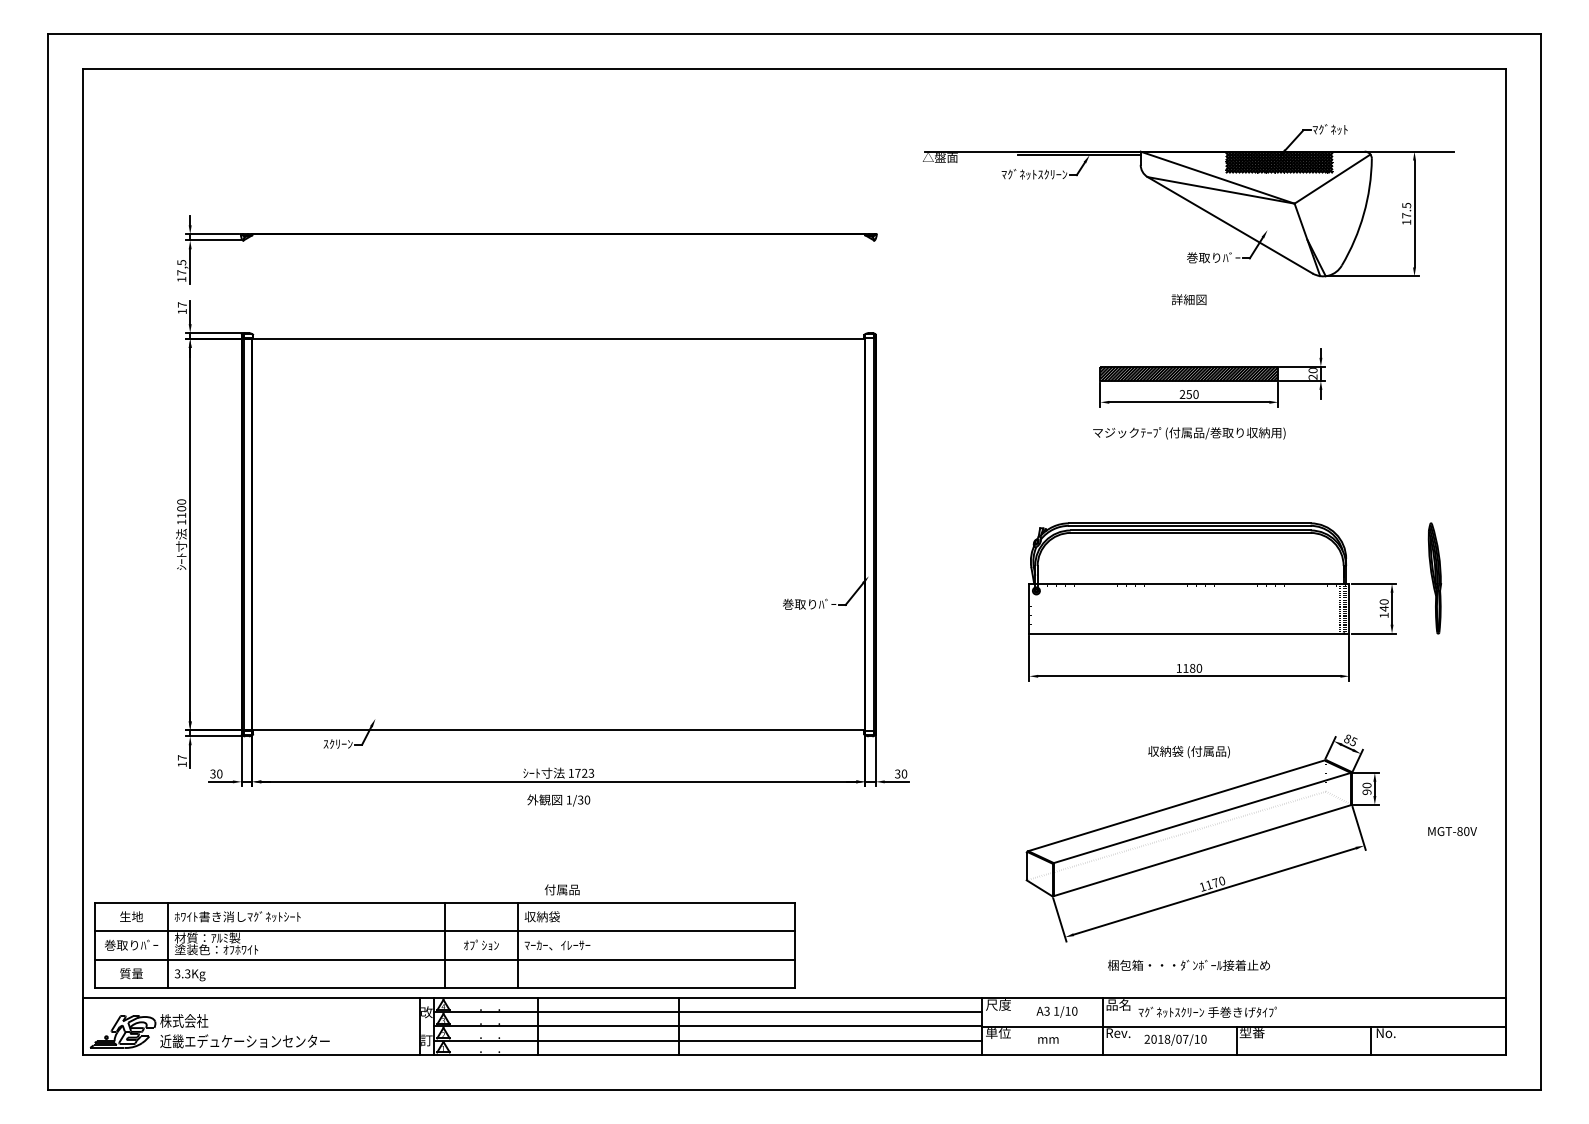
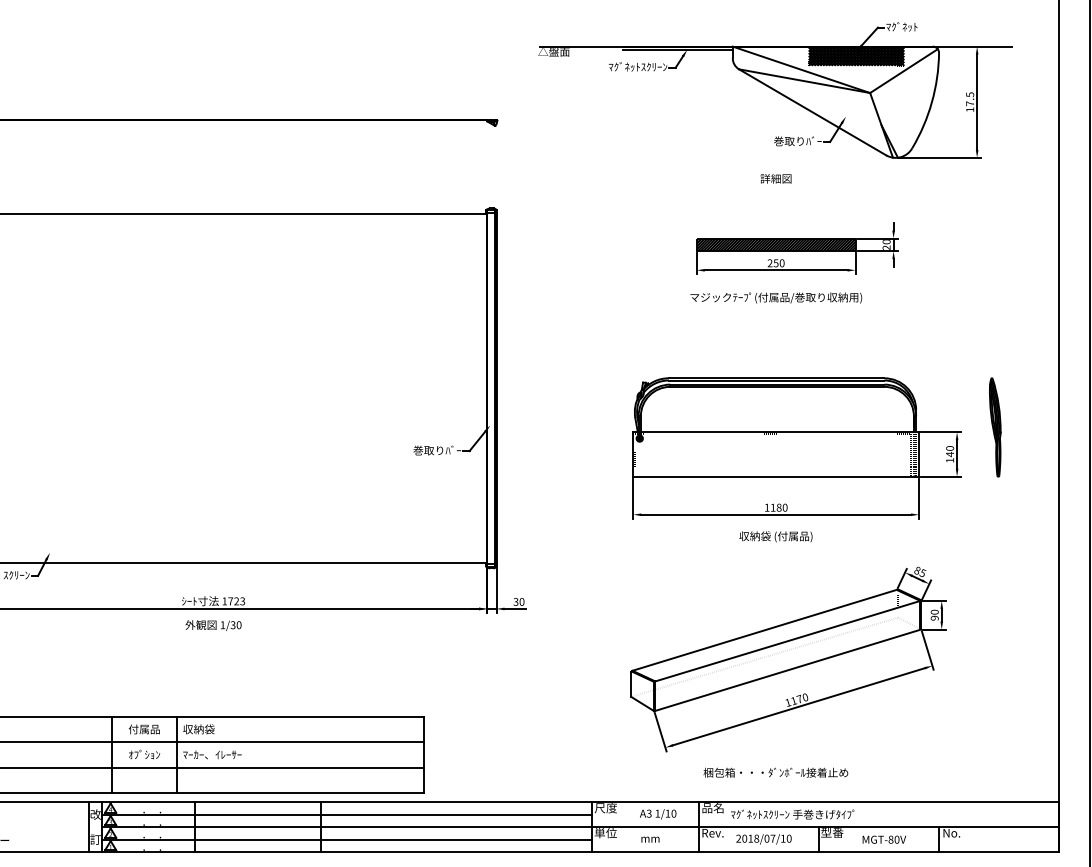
text: (1188, 752) -> (775, 537), moved
text: (1452, 831) -> (884, 839), moved
text: (561, 889) -> (143, 729), moved

